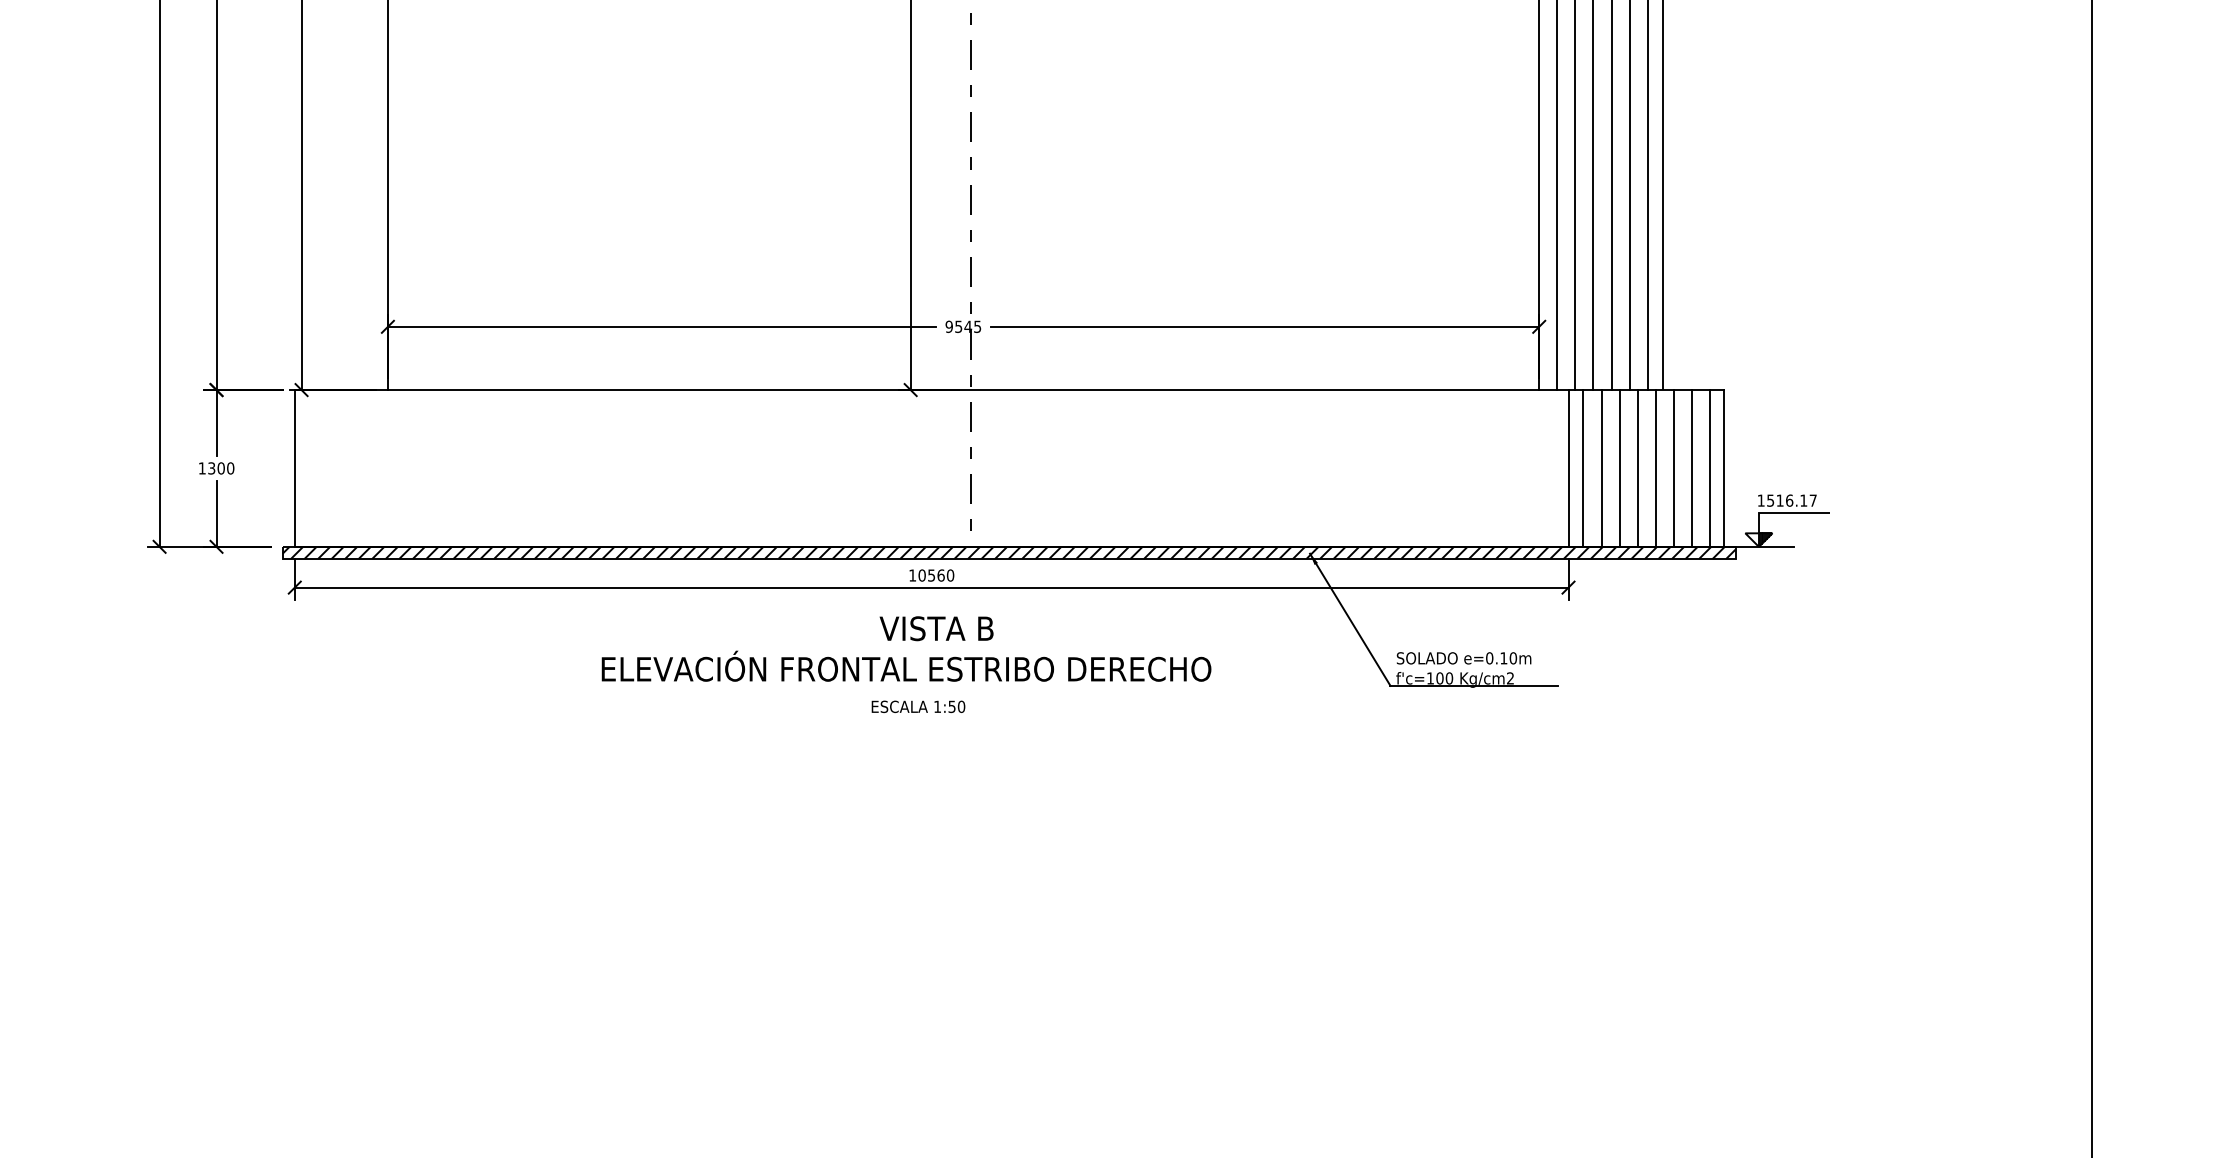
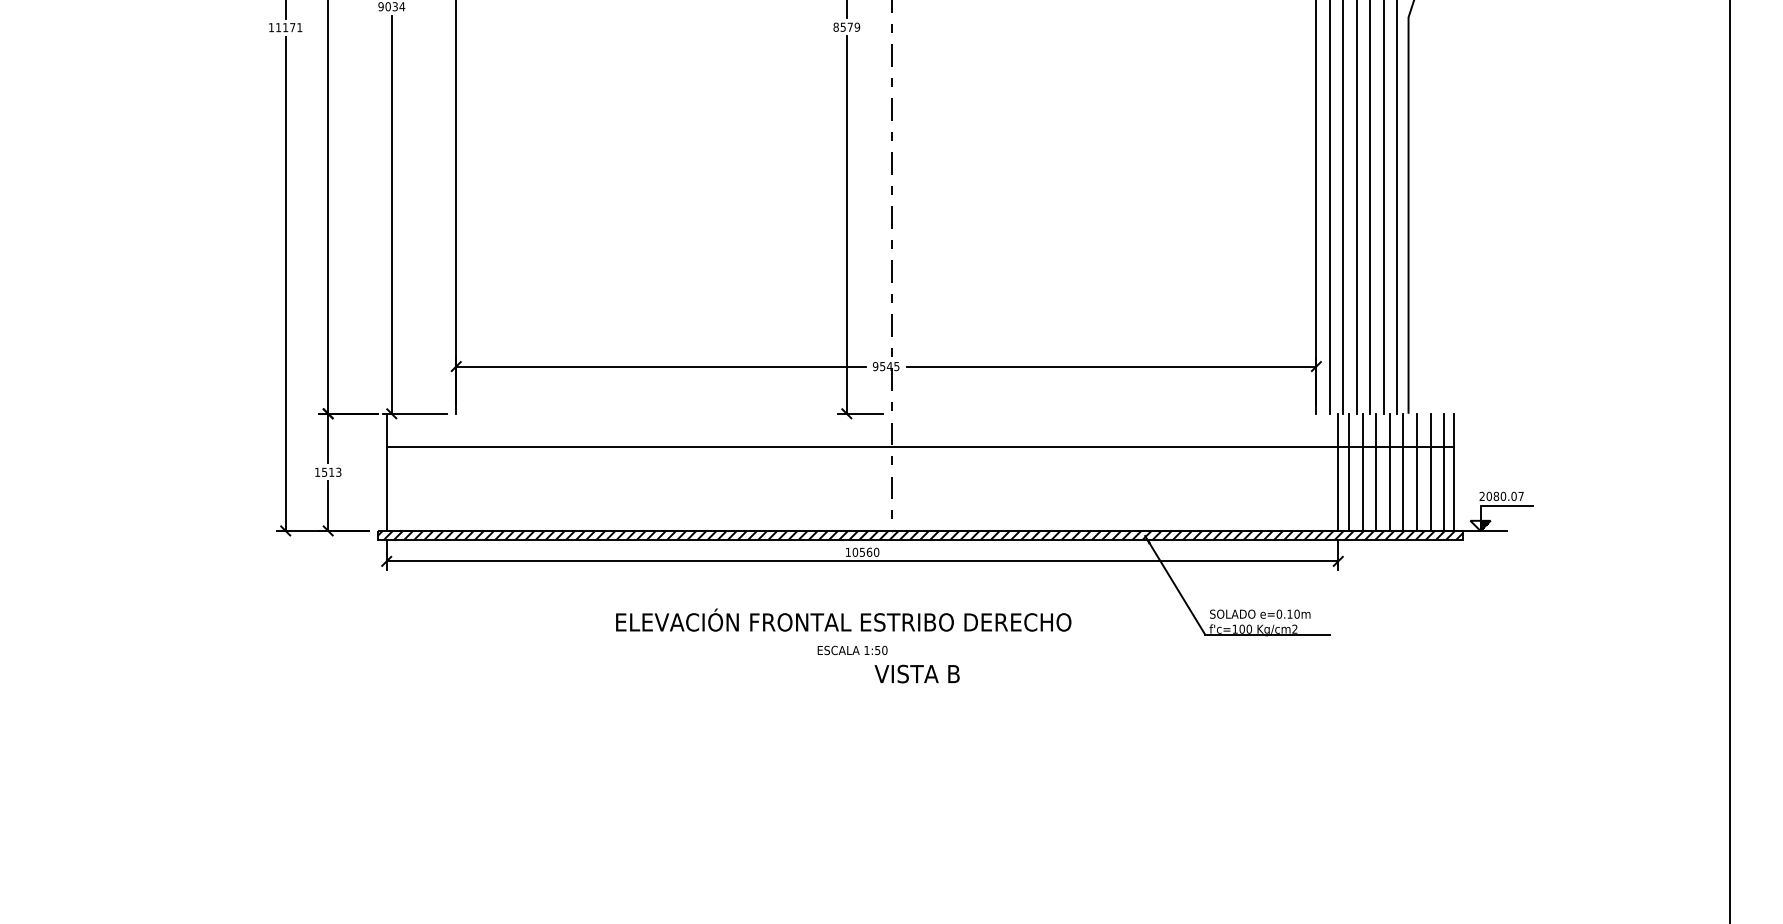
line: (1009, 389) -> (920, 446), moved
text: (220, 467) -> (331, 471), 1300 -> 1513
text: (1781, 499) -> (1497, 495), 1516.17 -> 2080.07
text: (935, 627) -> (916, 673), moved

